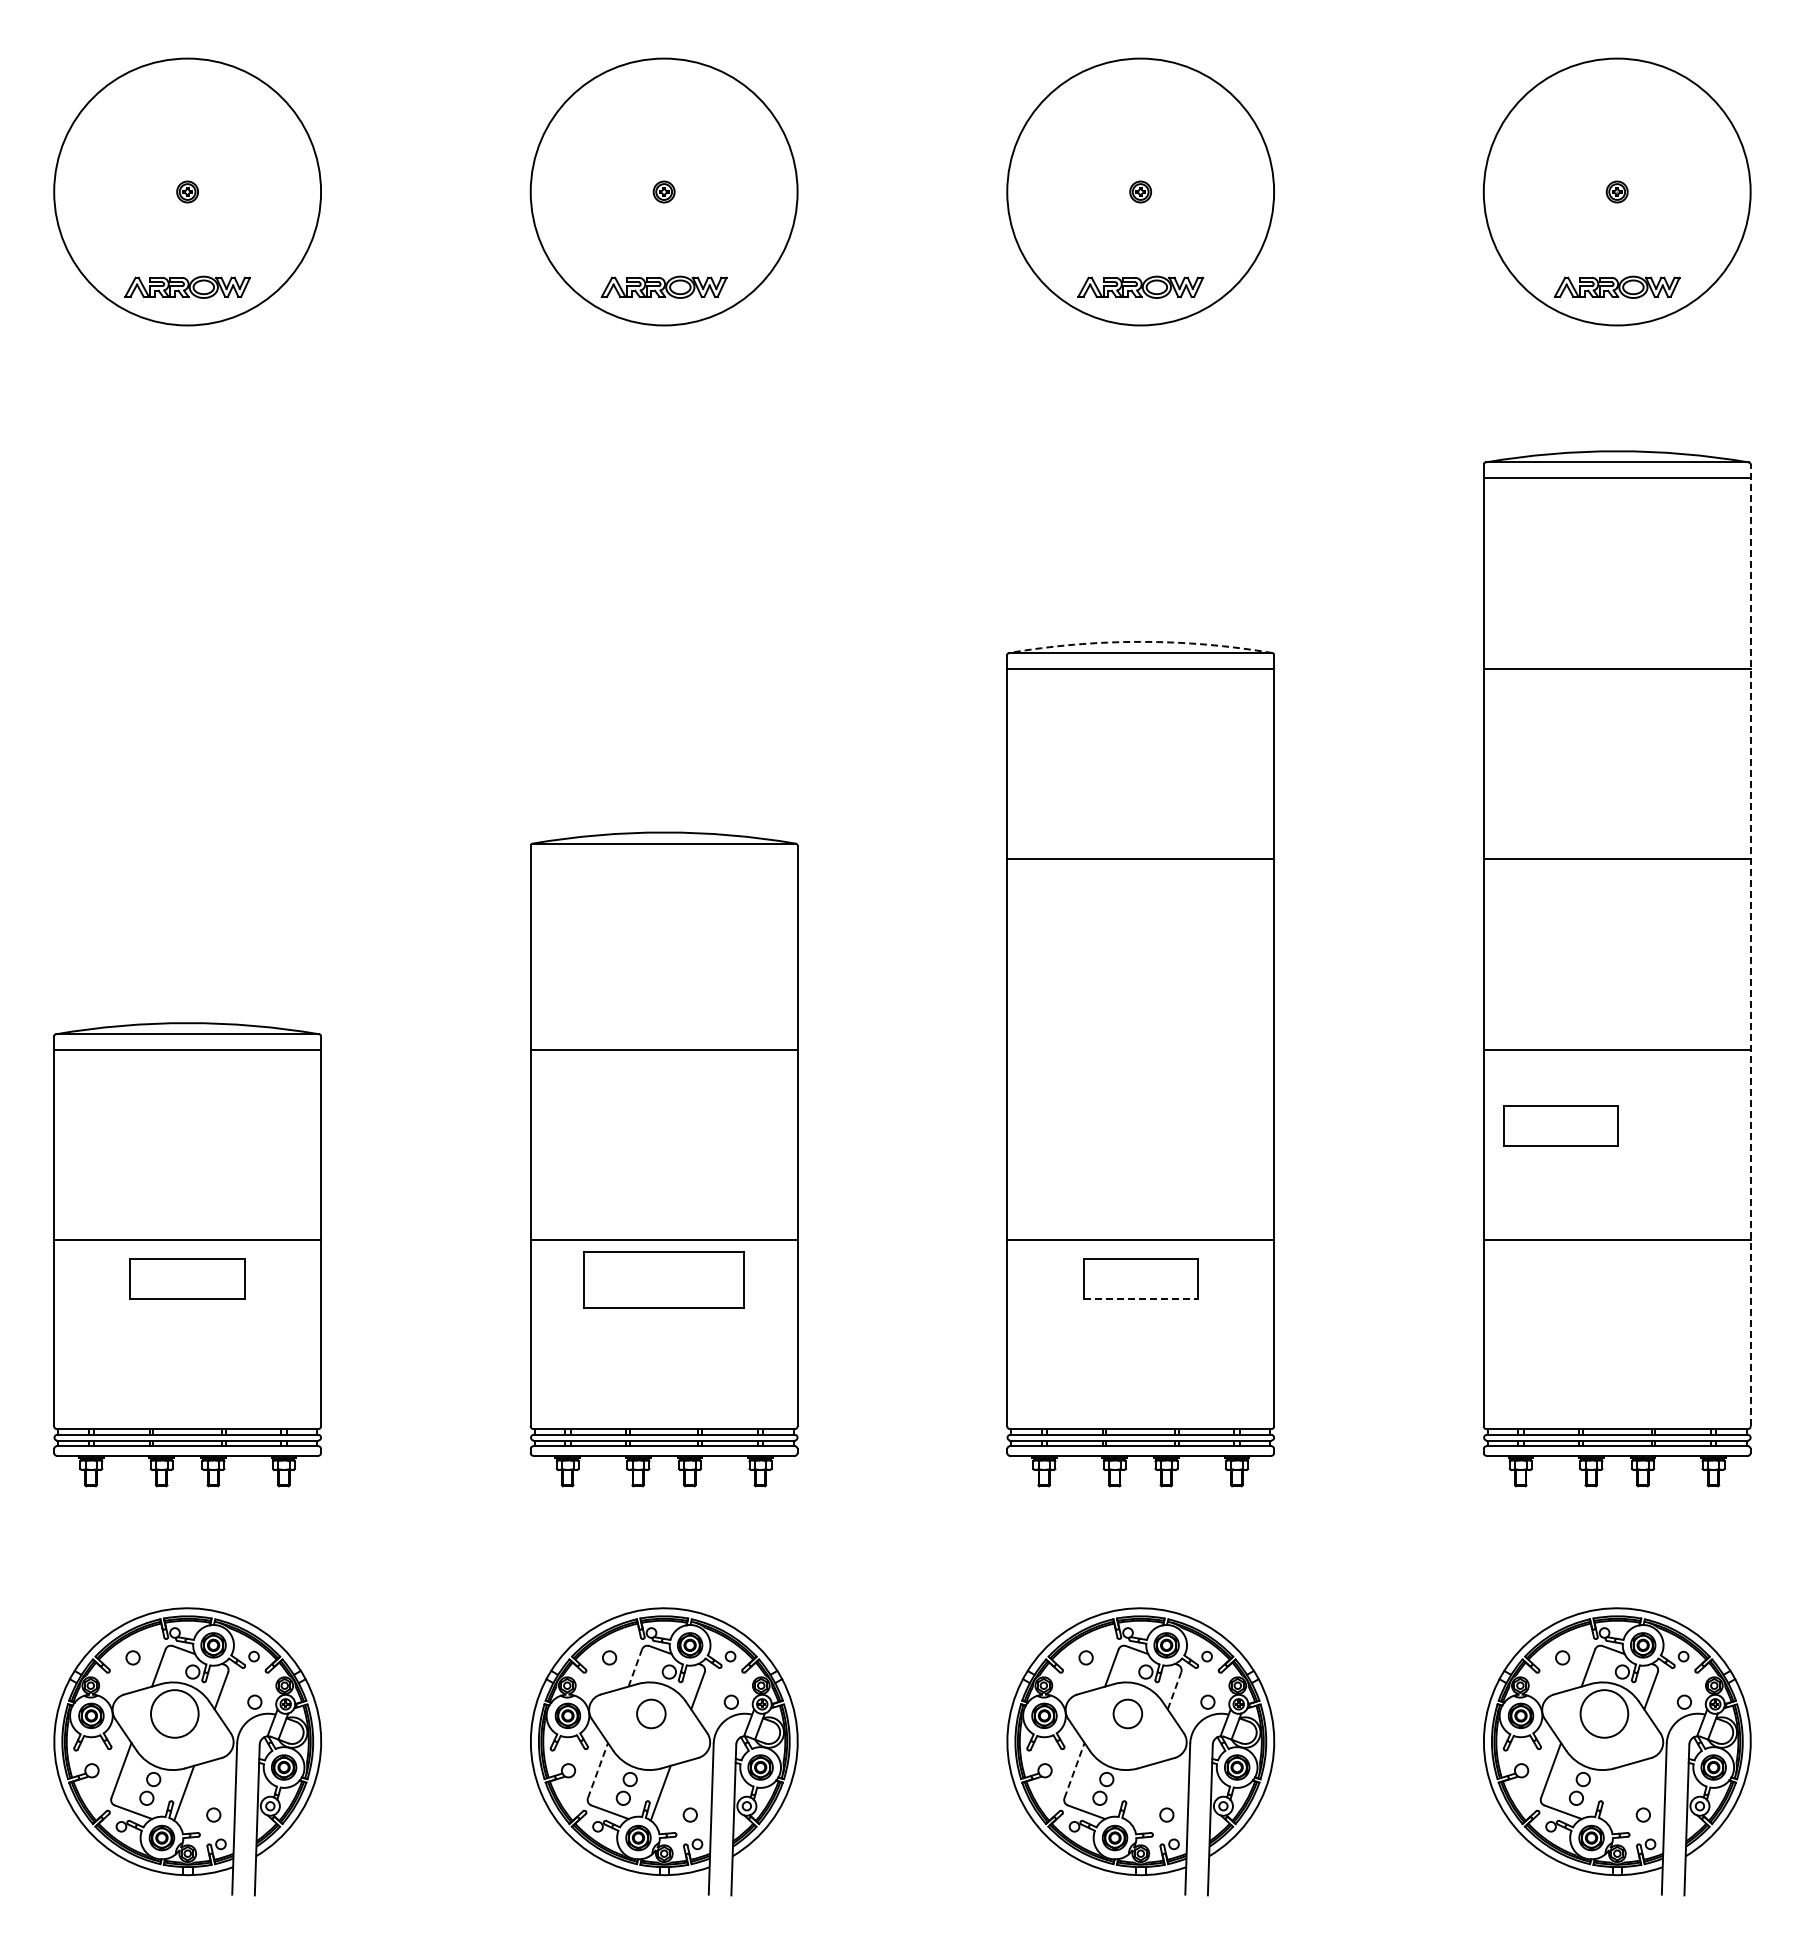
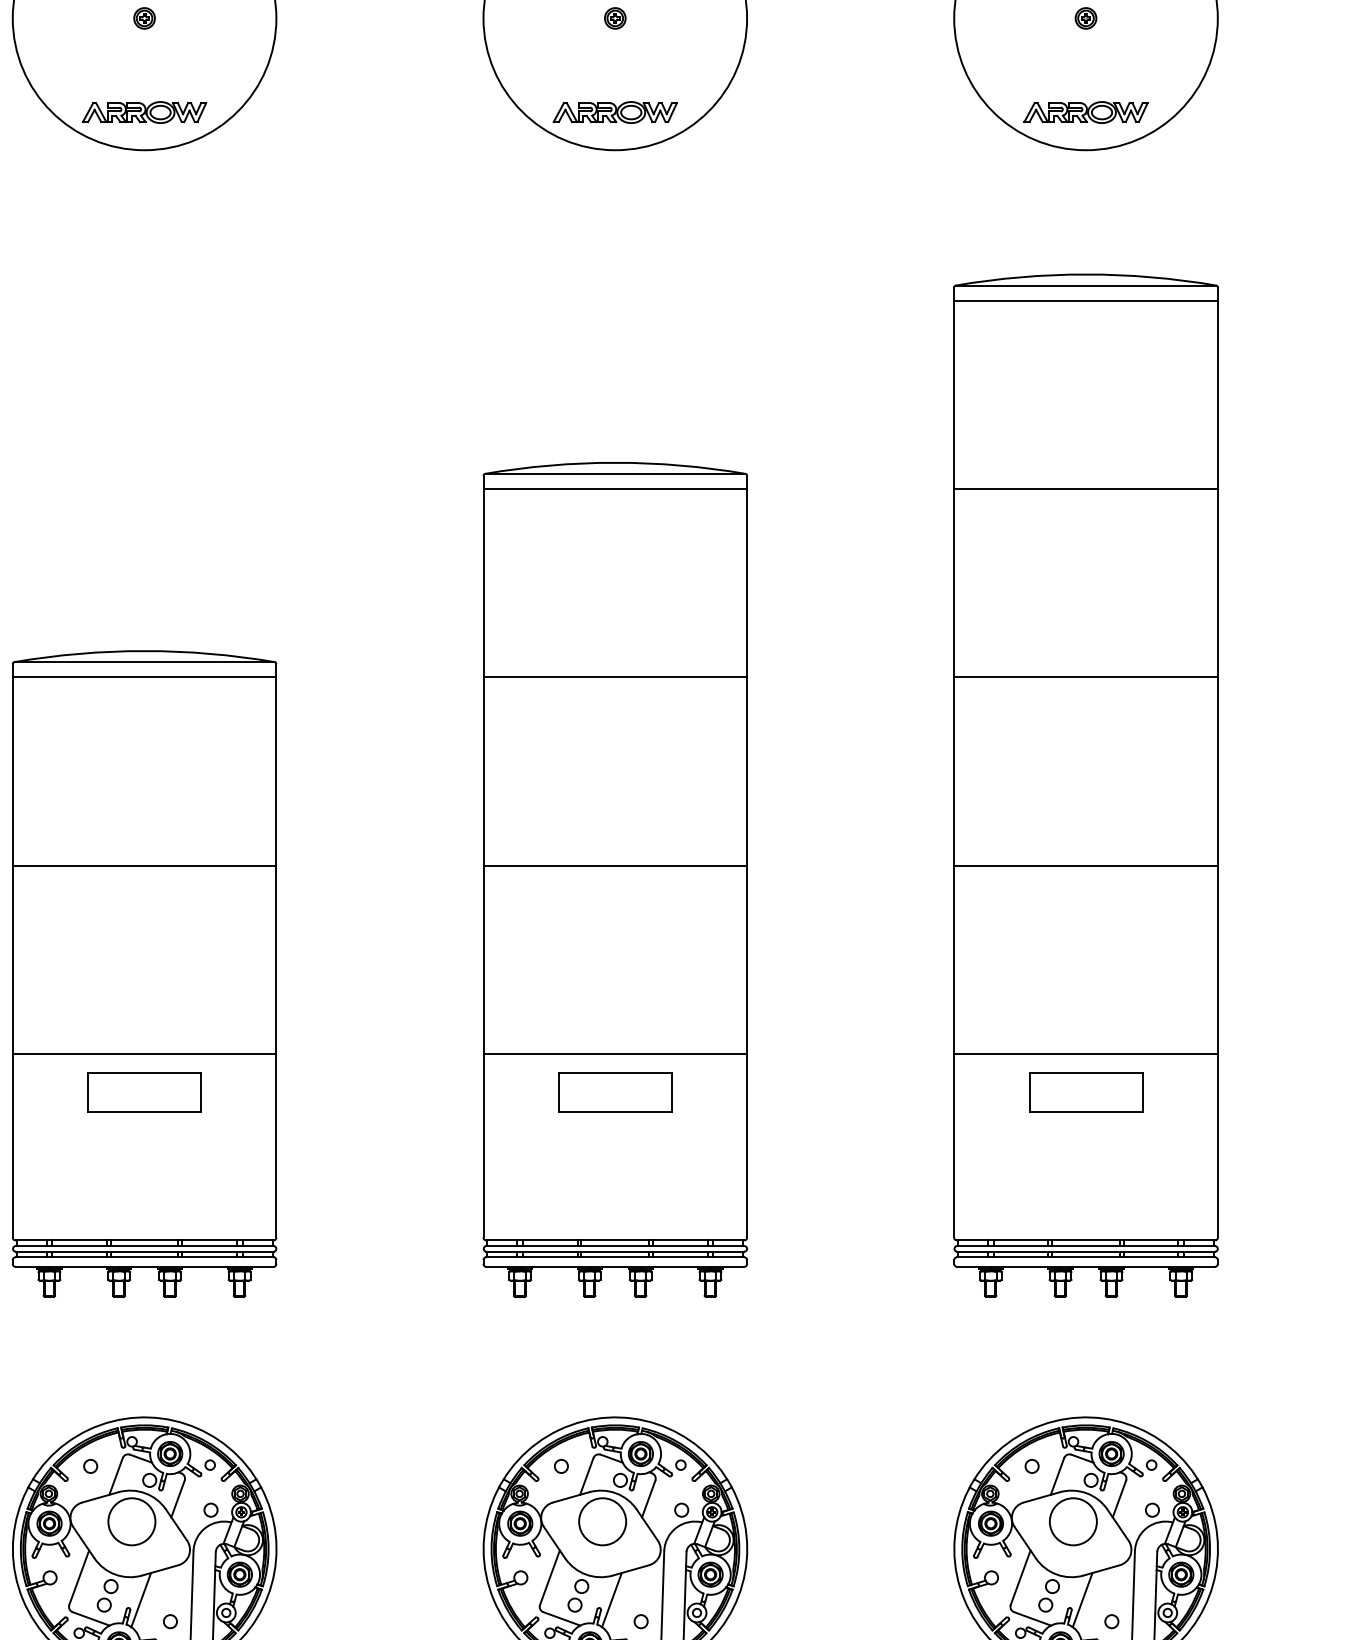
arc: (1140, 641) -> (615, 462), dashed -> solid
line: (663, 859) -> (143, 677), added
line: (1750, 945) -> (1217, 762), dashed -> solid
line: (1140, 1049) -> (615, 865), added
part: (1560, 1125) -> (1085, 1091), moved
part: (663, 1278) -> (143, 1091), size x0.71
line: (1141, 1299) -> (616, 1112), dashed -> solid
line: (635, 1668) -> (116, 1476), dashed -> solid
line: (1174, 1690) -> (648, 1498), dashed -> solid
circle: (651, 1713) -> (132, 1521), size x1.67
circle: (1127, 1713) -> (602, 1521), size x1.67
line: (598, 1770) -> (79, 1577), dashed -> solid
line: (1074, 1770) -> (549, 1577), dashed -> solid
line: (1137, 1792) -> (612, 1599), added
line: (1613, 1792) -> (1082, 1599), added

